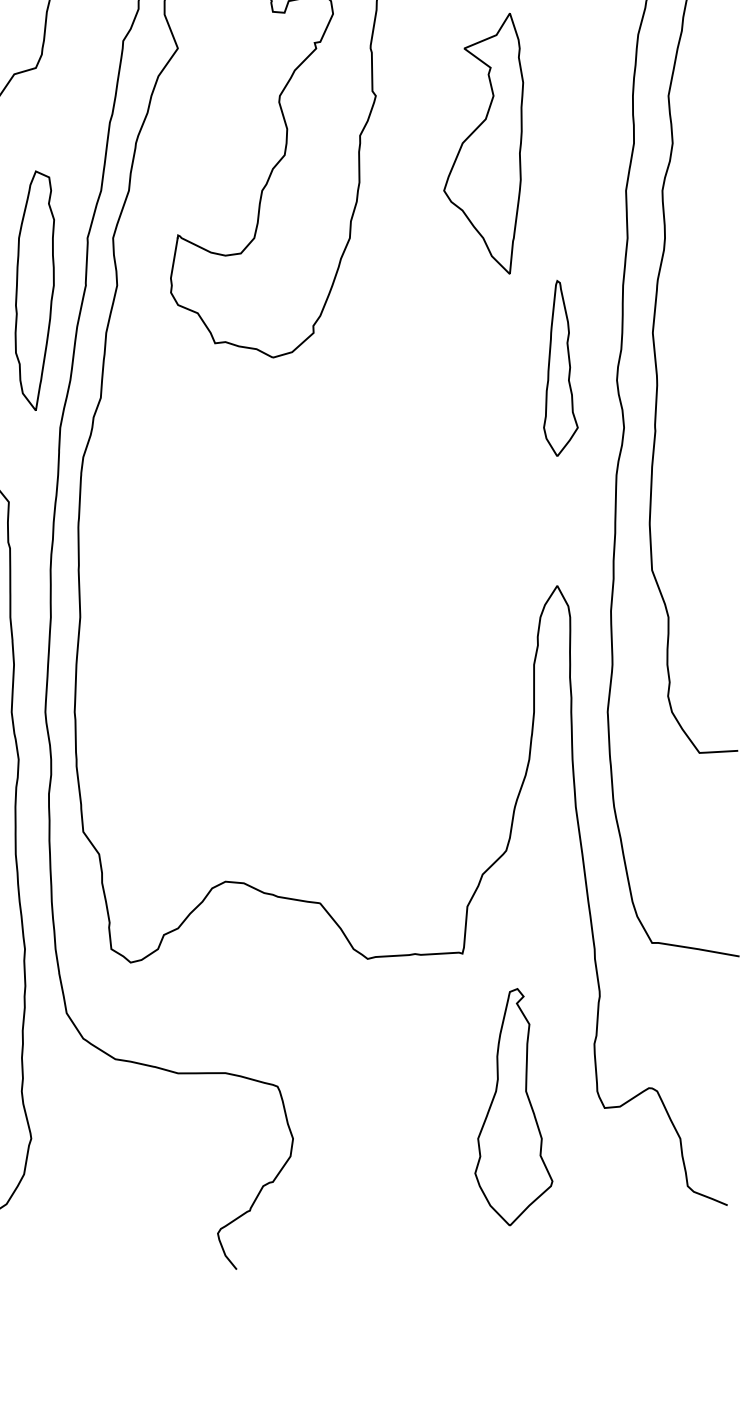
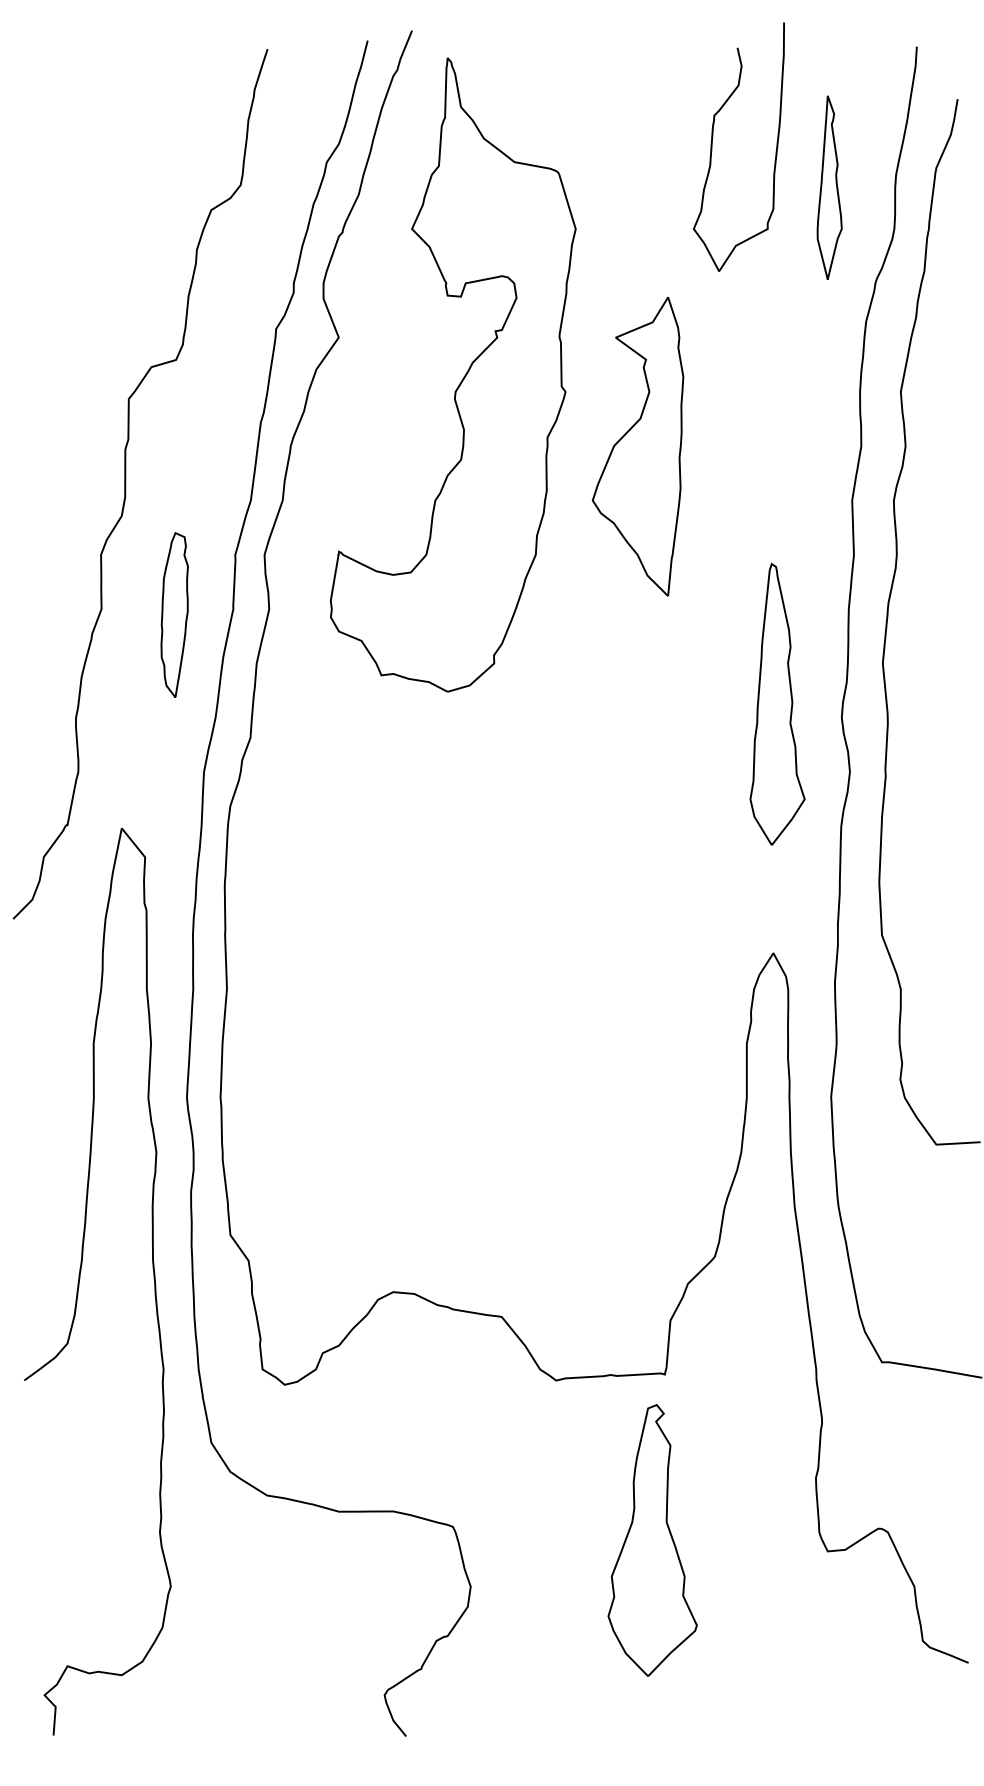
part: (483, 143) -> (637, 446), moved
part: (34, 290) -> (174, 614), size x0.6
part: (560, 367) -> (777, 703), size x1.4
part: (513, 1107) -> (652, 1540), moved

